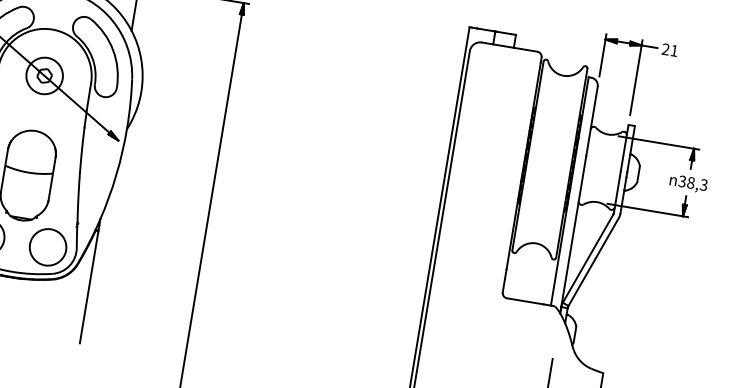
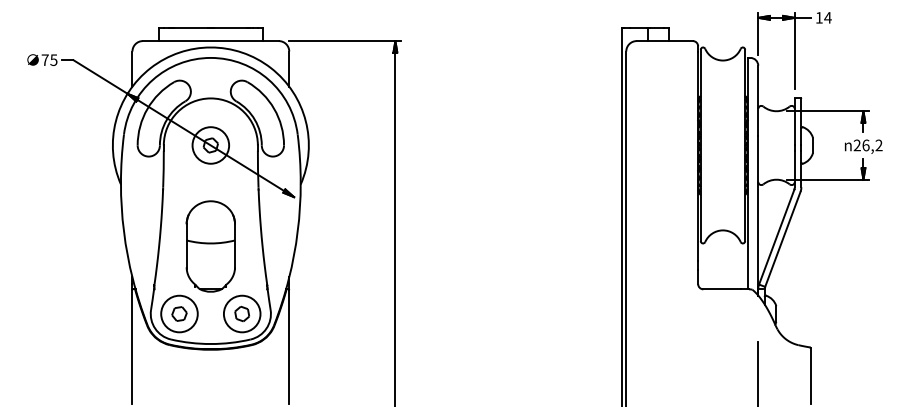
text: (669, 49) -> (823, 17), 21 -> 14
text: (692, 183) -> (867, 145), n38,3 -> n26,2
part: (47, 246) -> (241, 313), added

